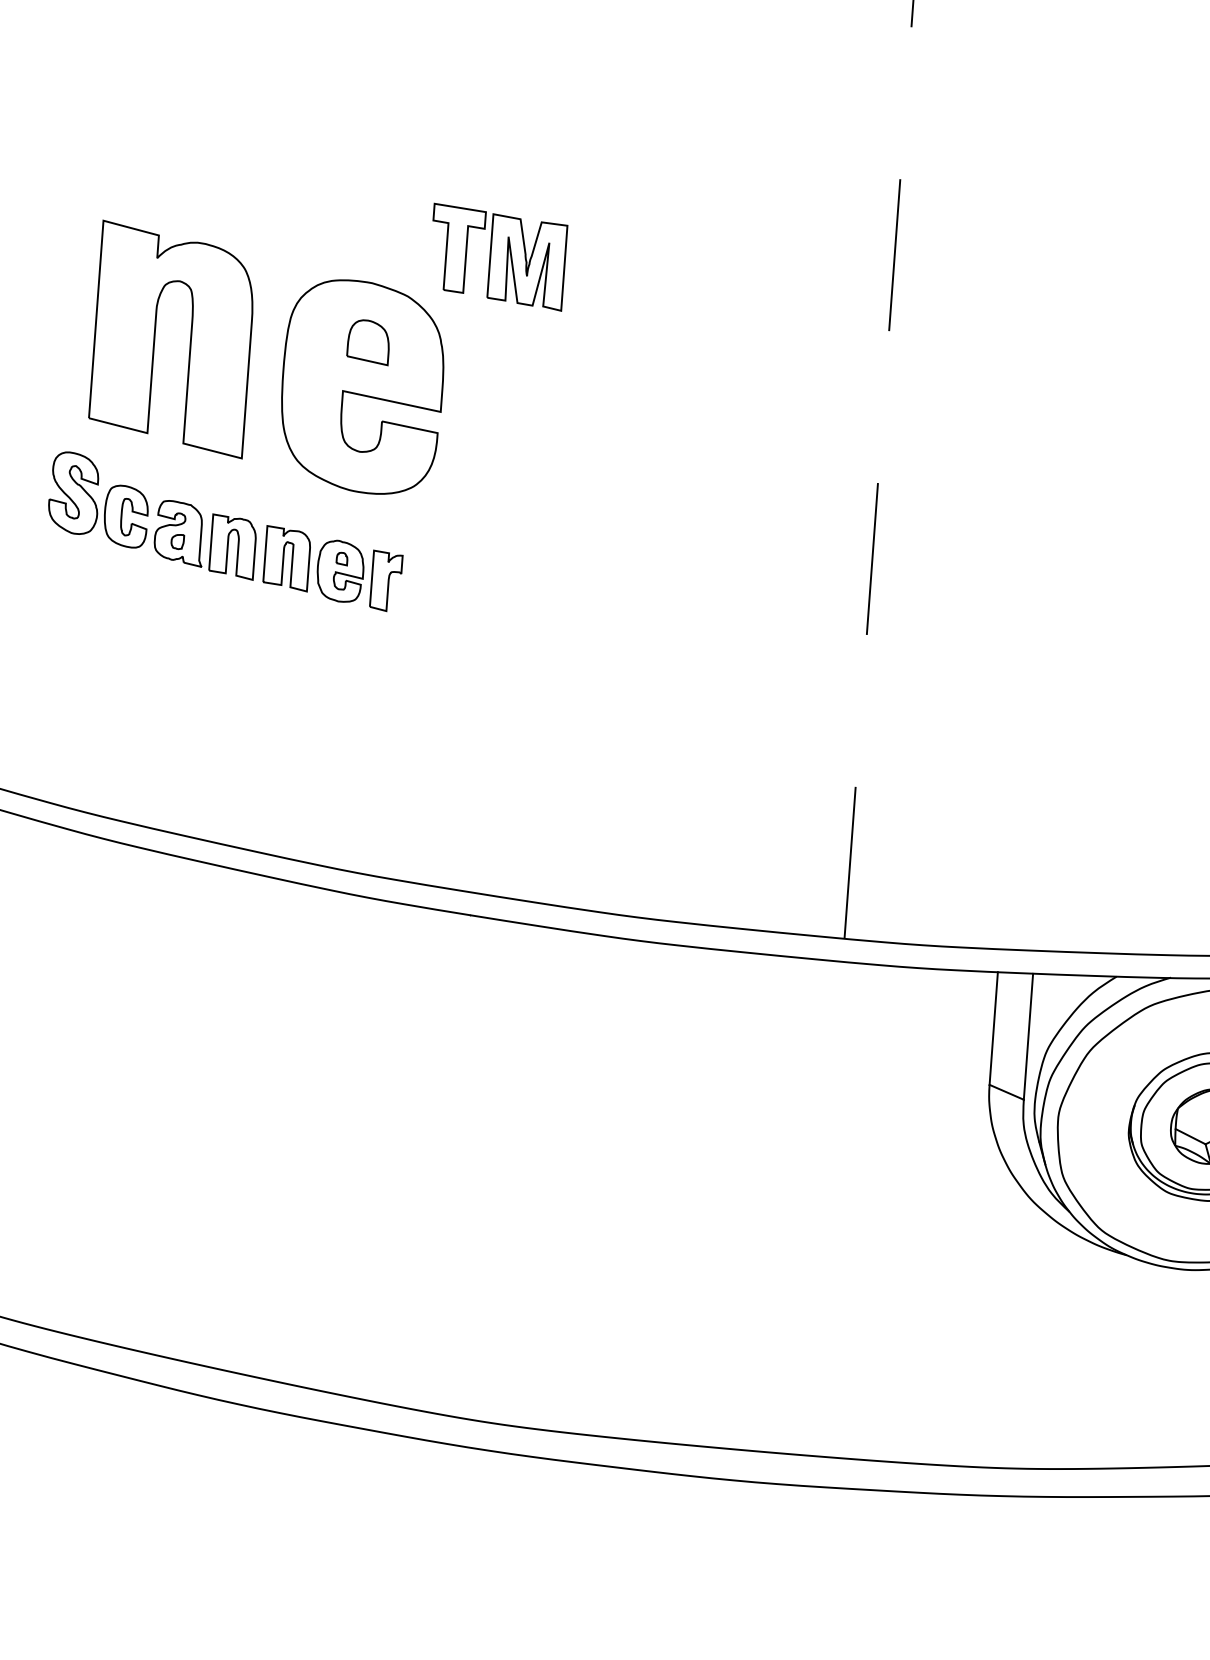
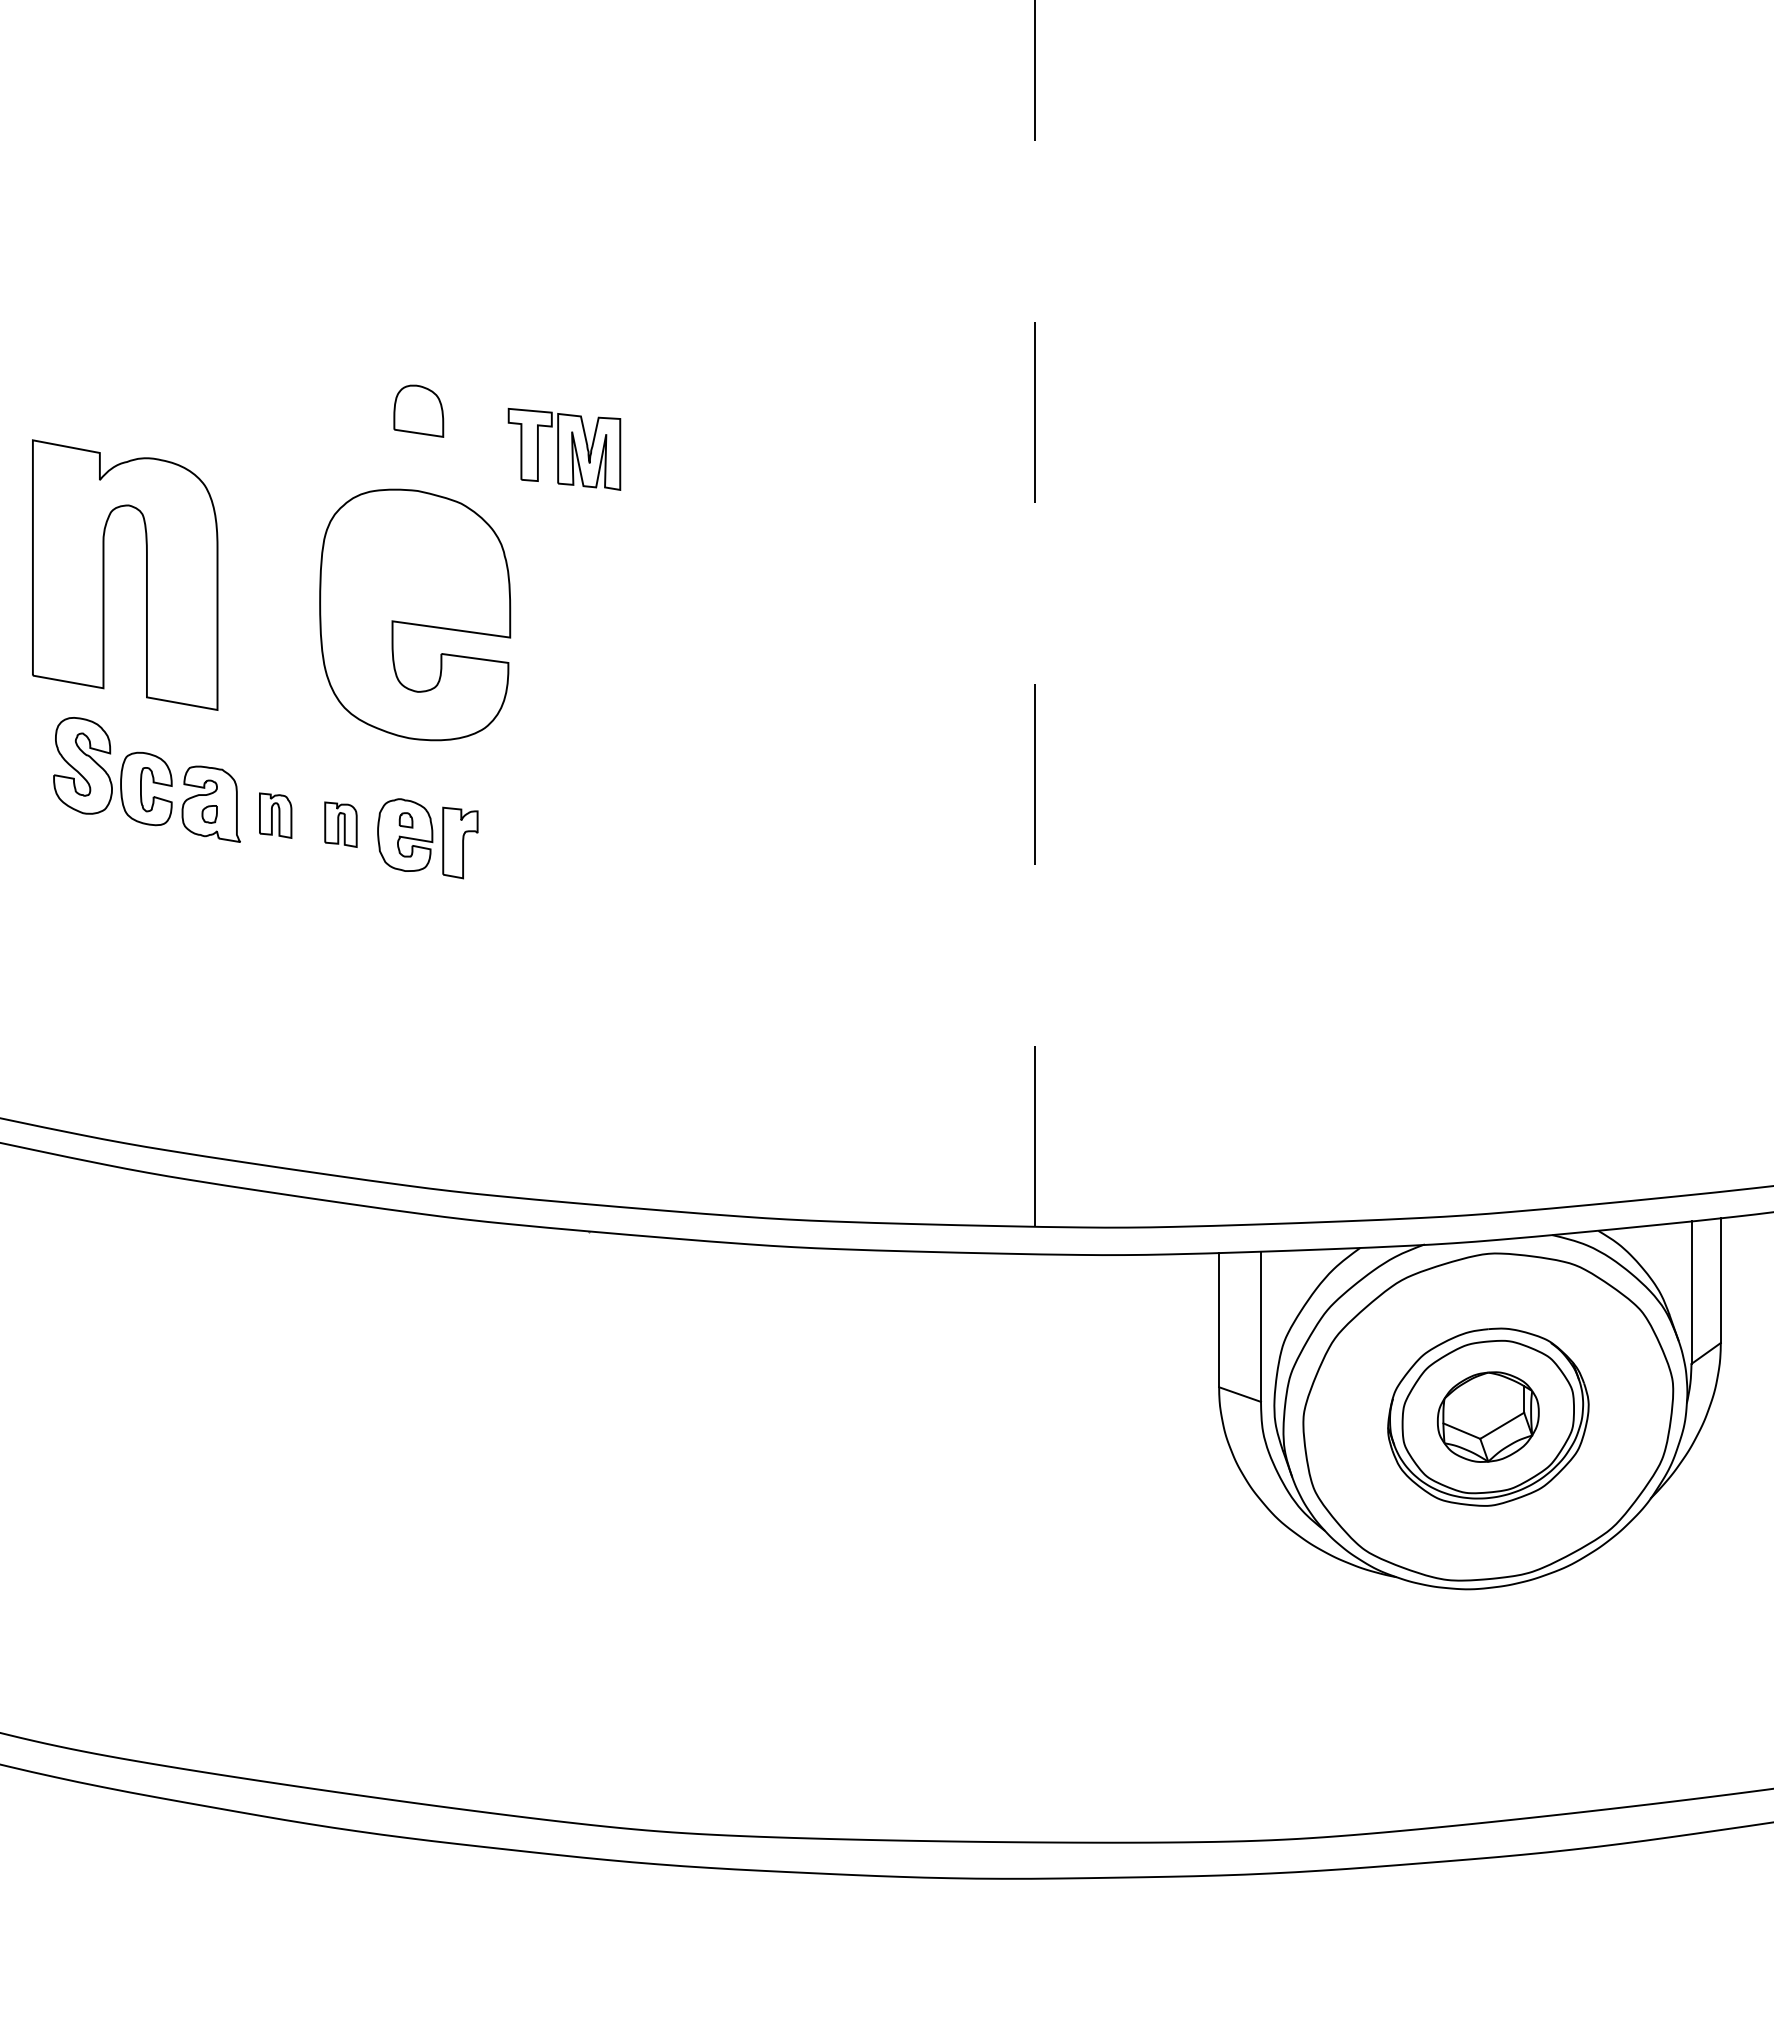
part: (497, 257) -> (564, 449), size x0.7
part: (155, 337) -> (104, 574), moved
part: (368, 341) -> (418, 410), moved
part: (232, 546) -> (275, 815), size x0.6
part: (286, 558) -> (340, 824), size x0.6

